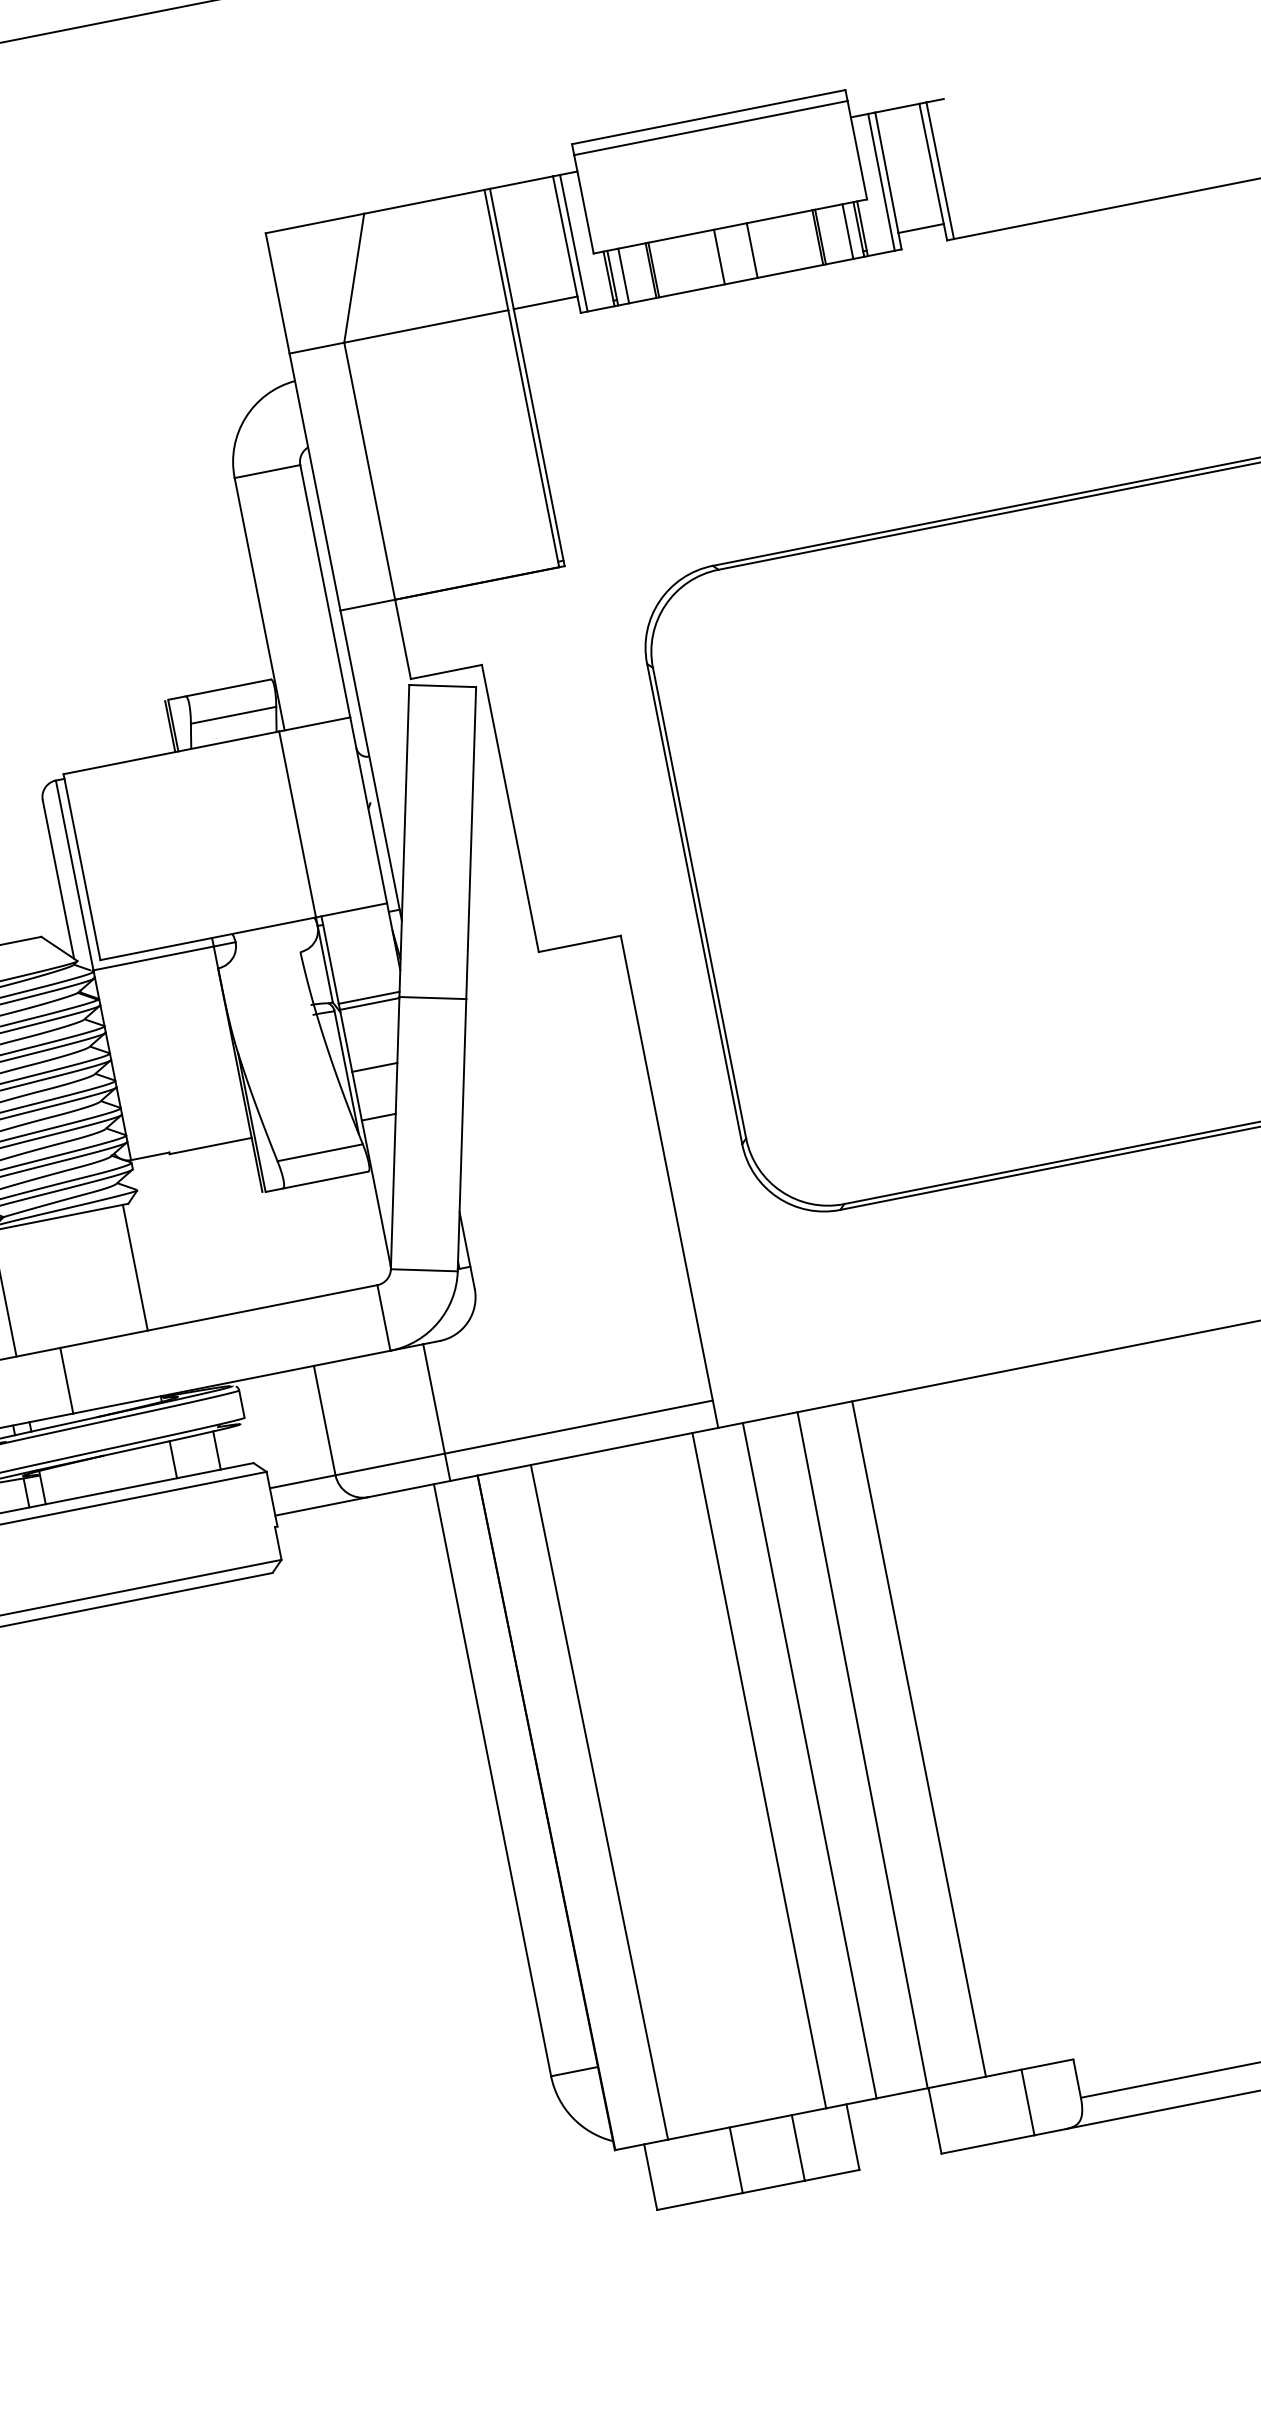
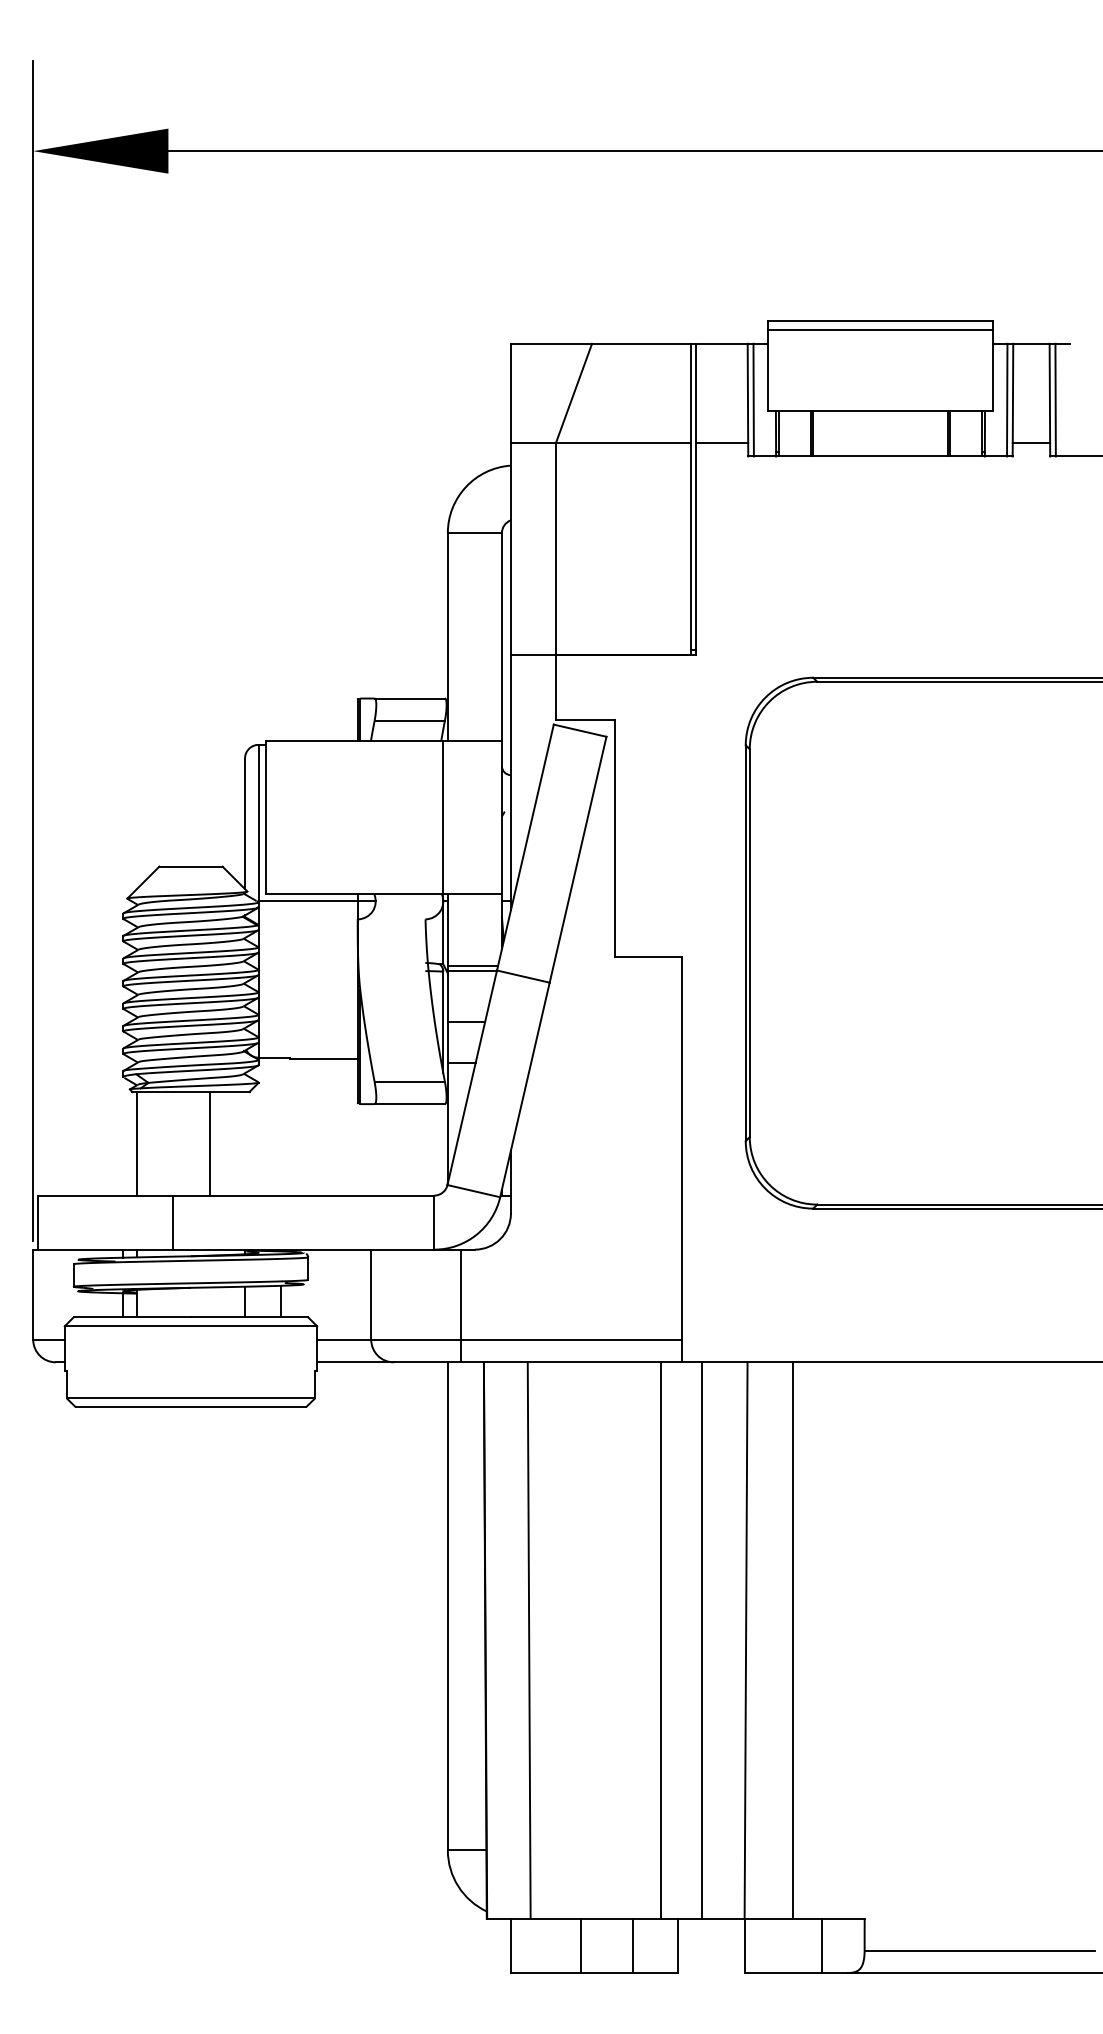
line: (847, 231) -> (972, 433), removed
line: (752, 249) -> (894, 433), removed
line: (718, 256) -> (866, 433), removed
line: (624, 275) -> (788, 433), removed
line: (135, 1267) -> (210, 1143), moved

